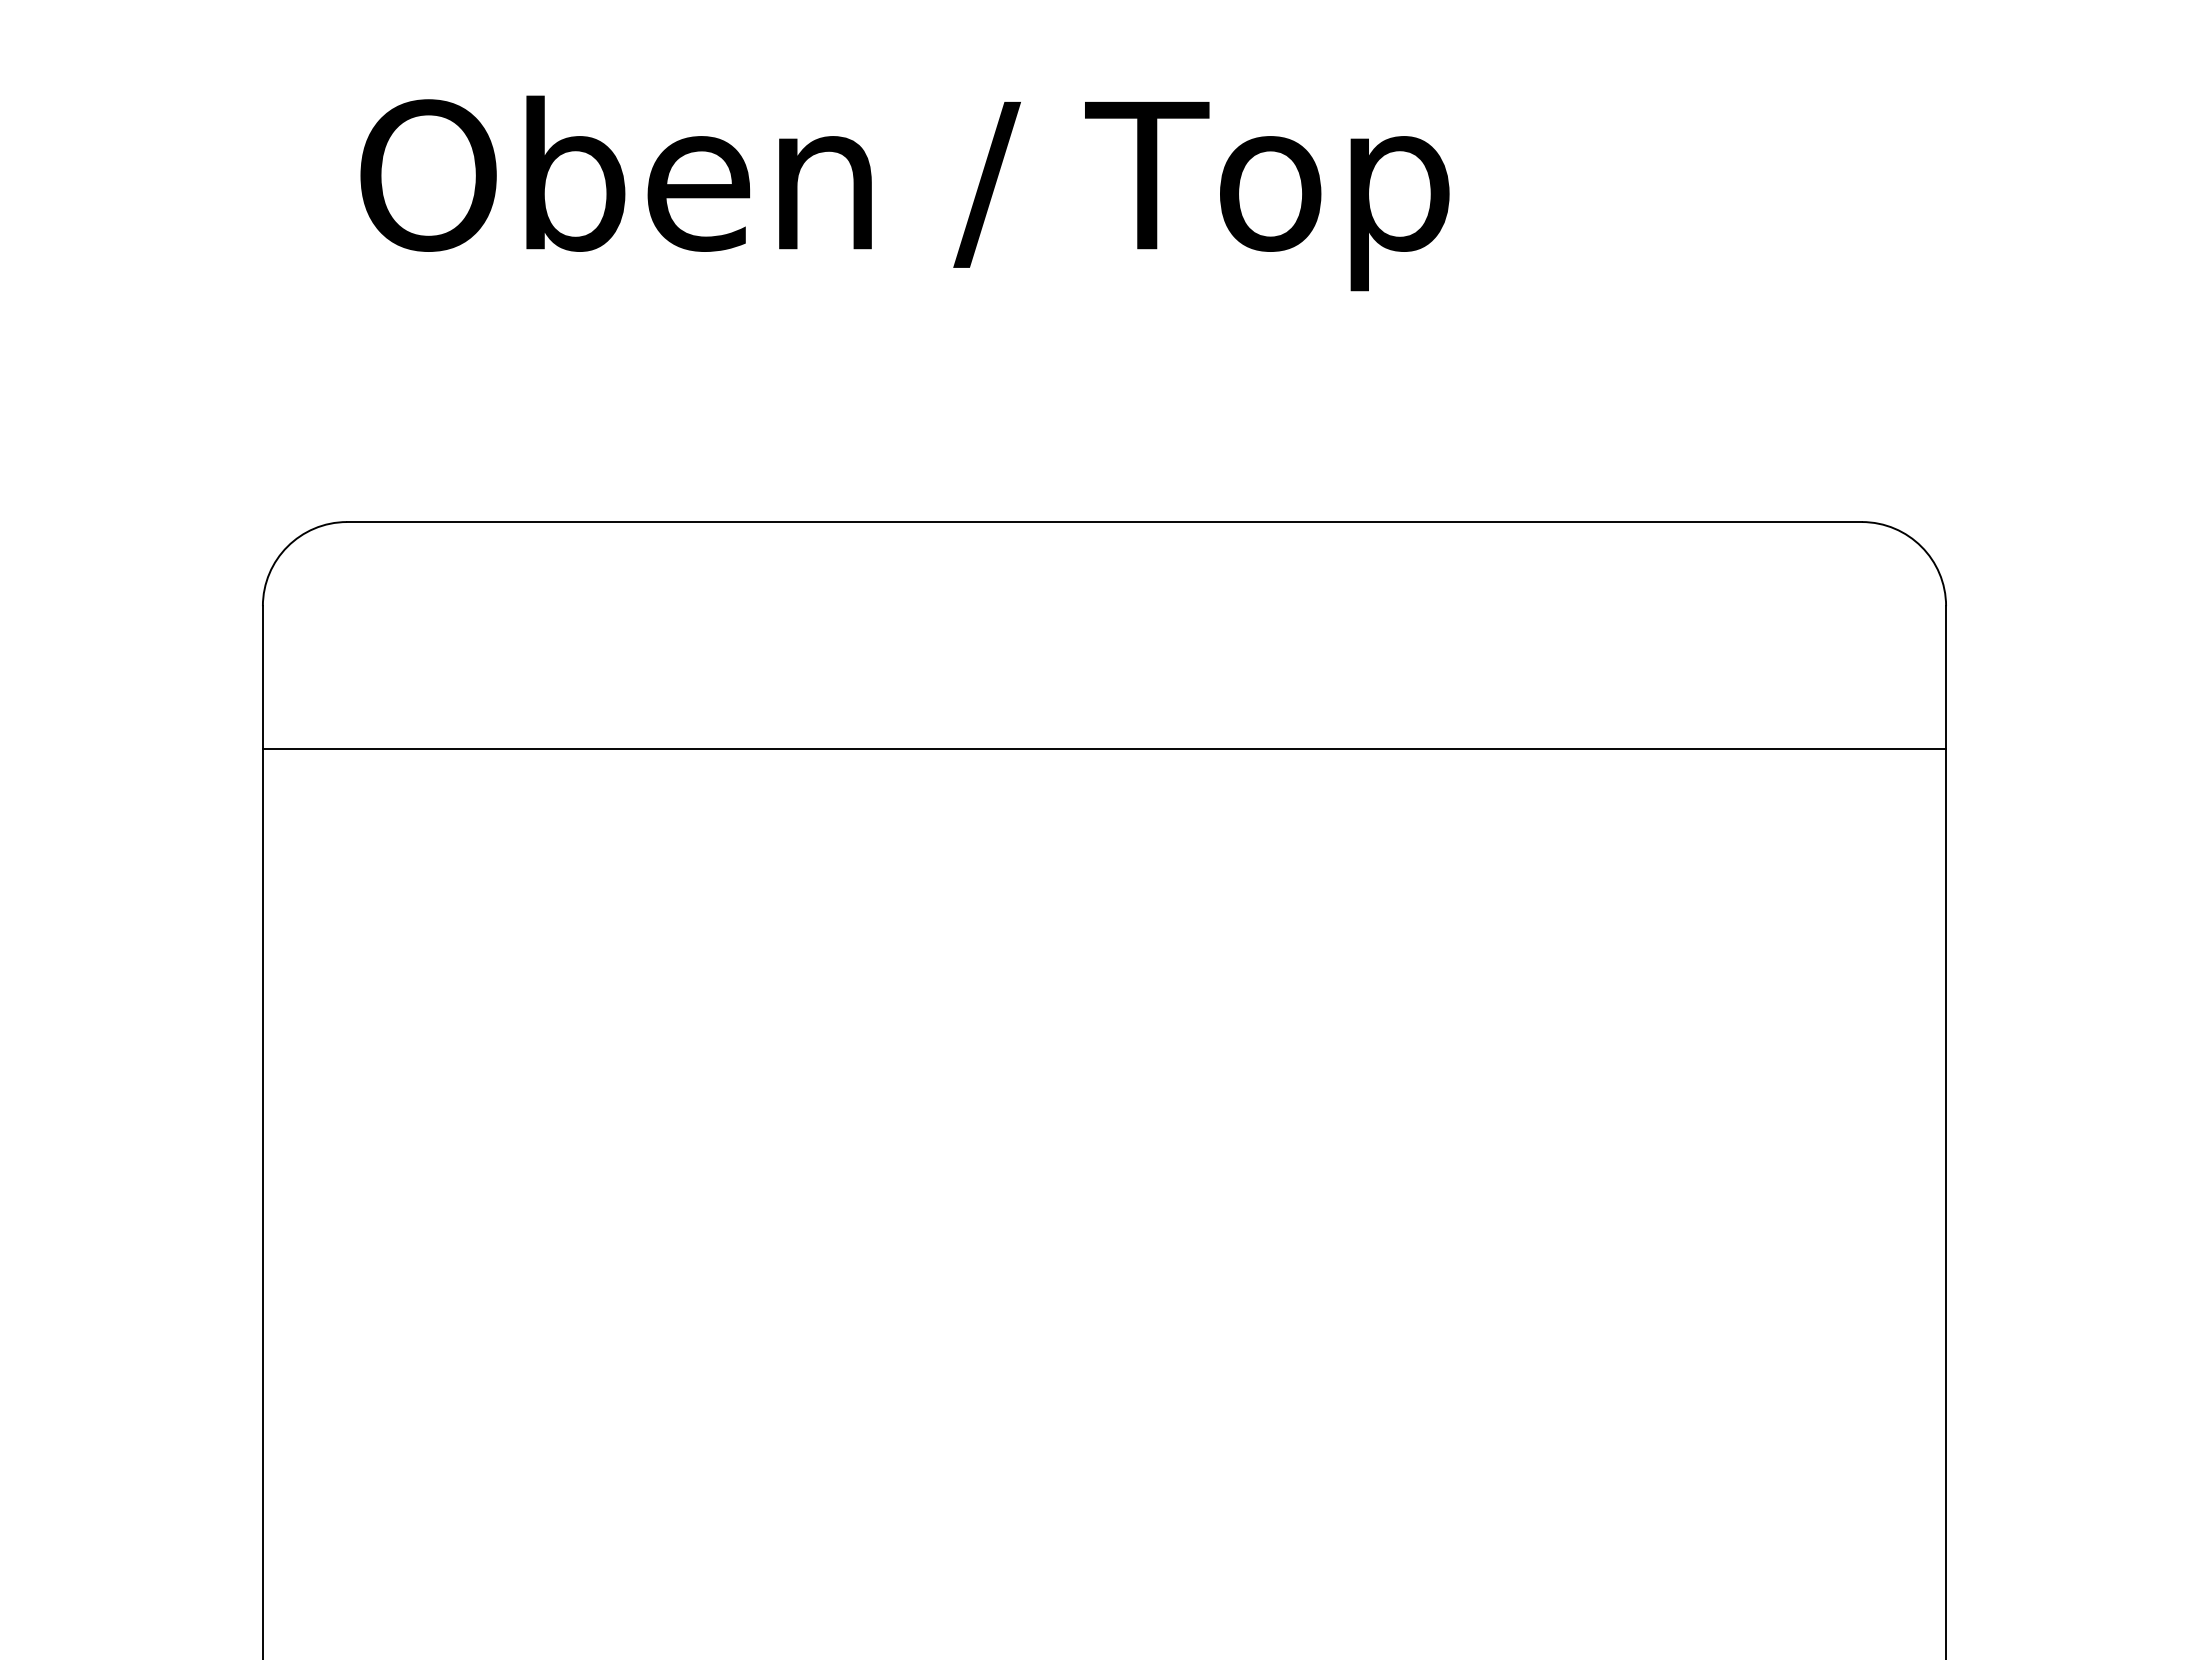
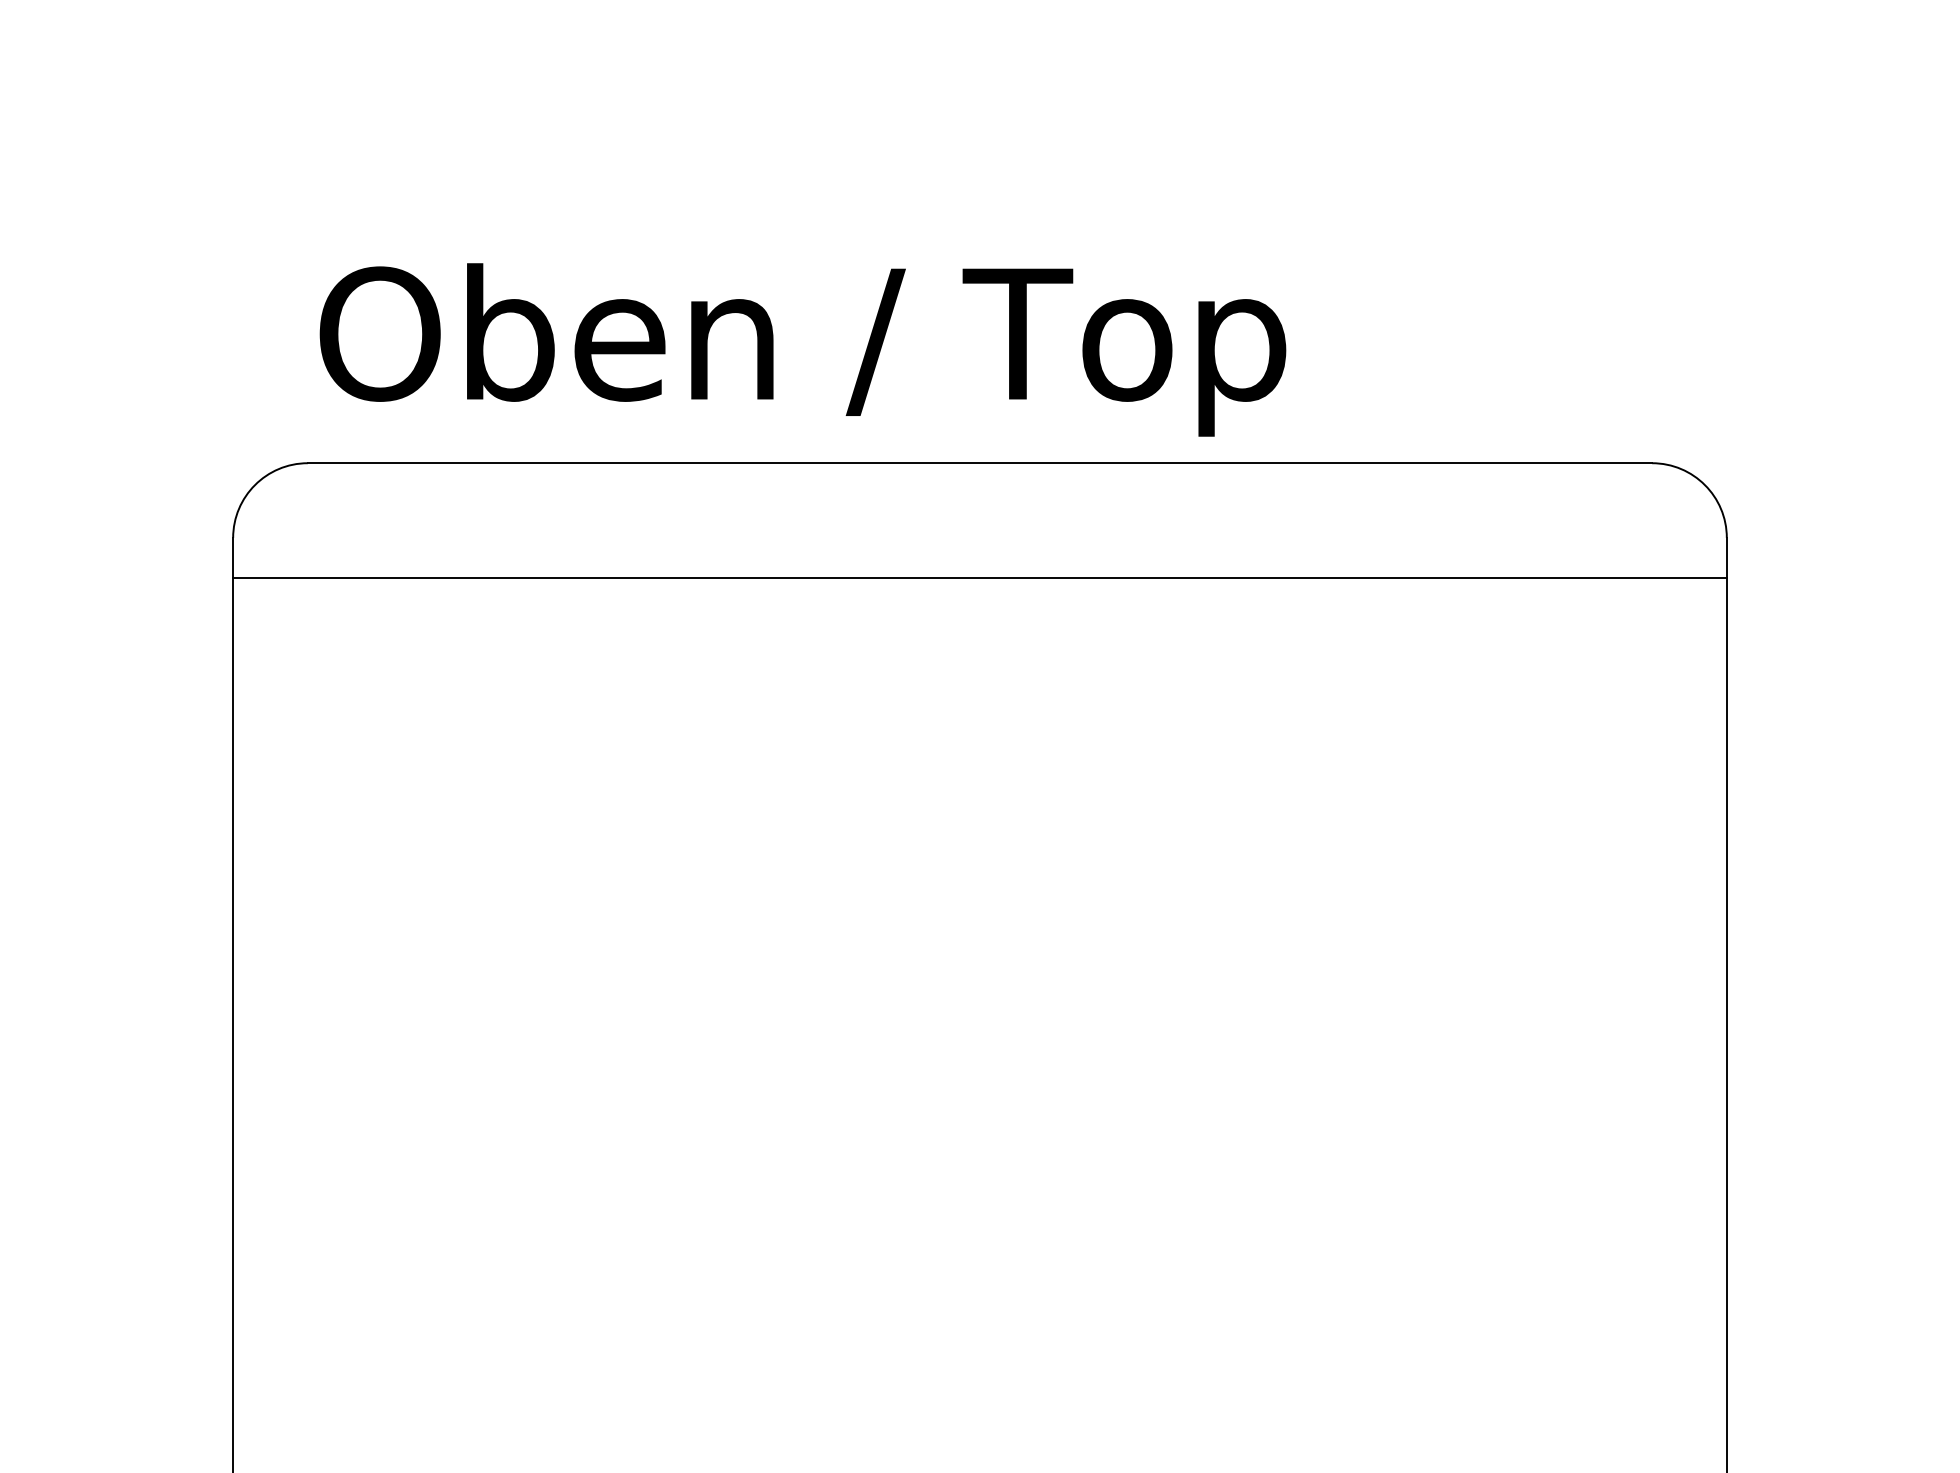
text: (904, 193) -> (802, 350), moved
line: (1104, 749) -> (980, 578), moved

